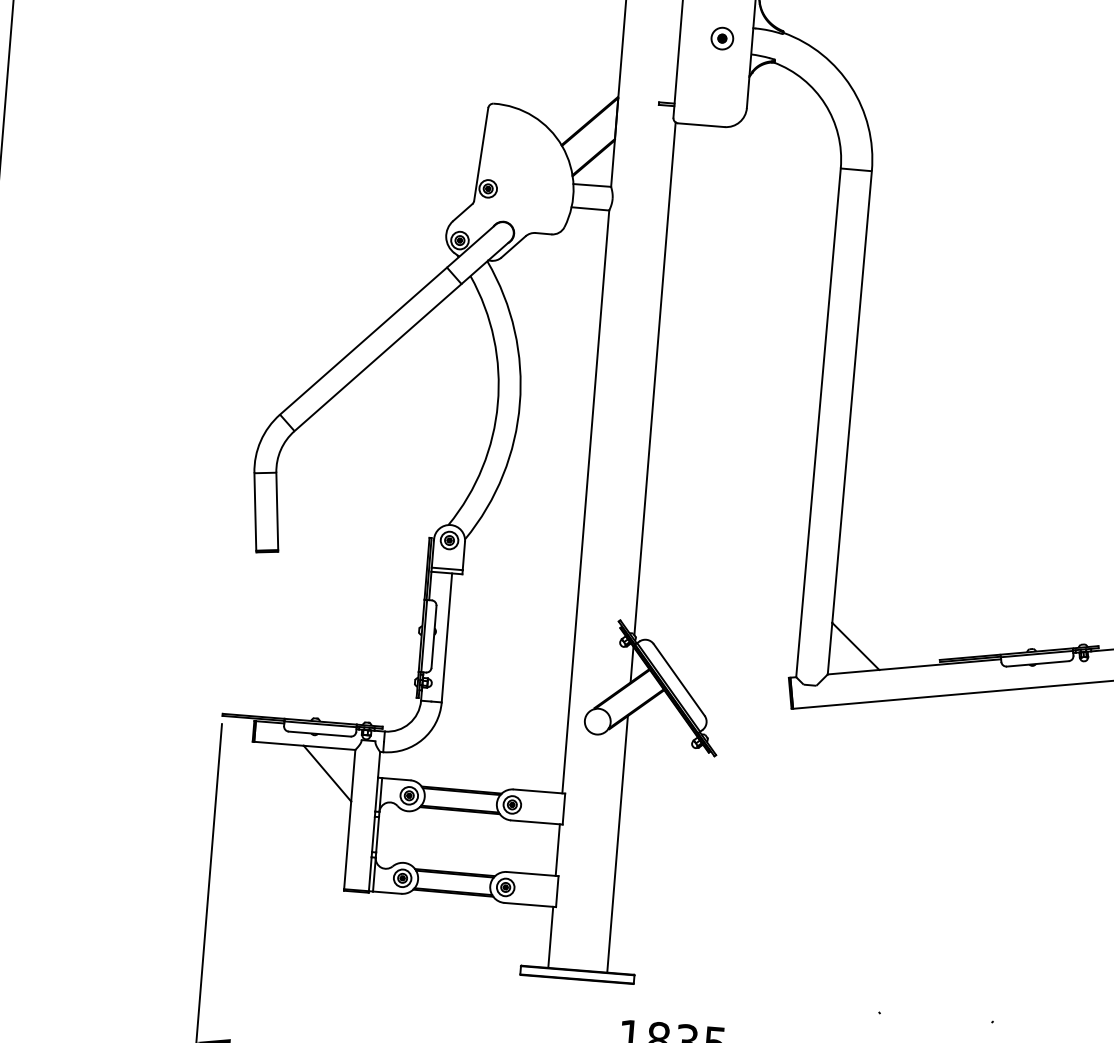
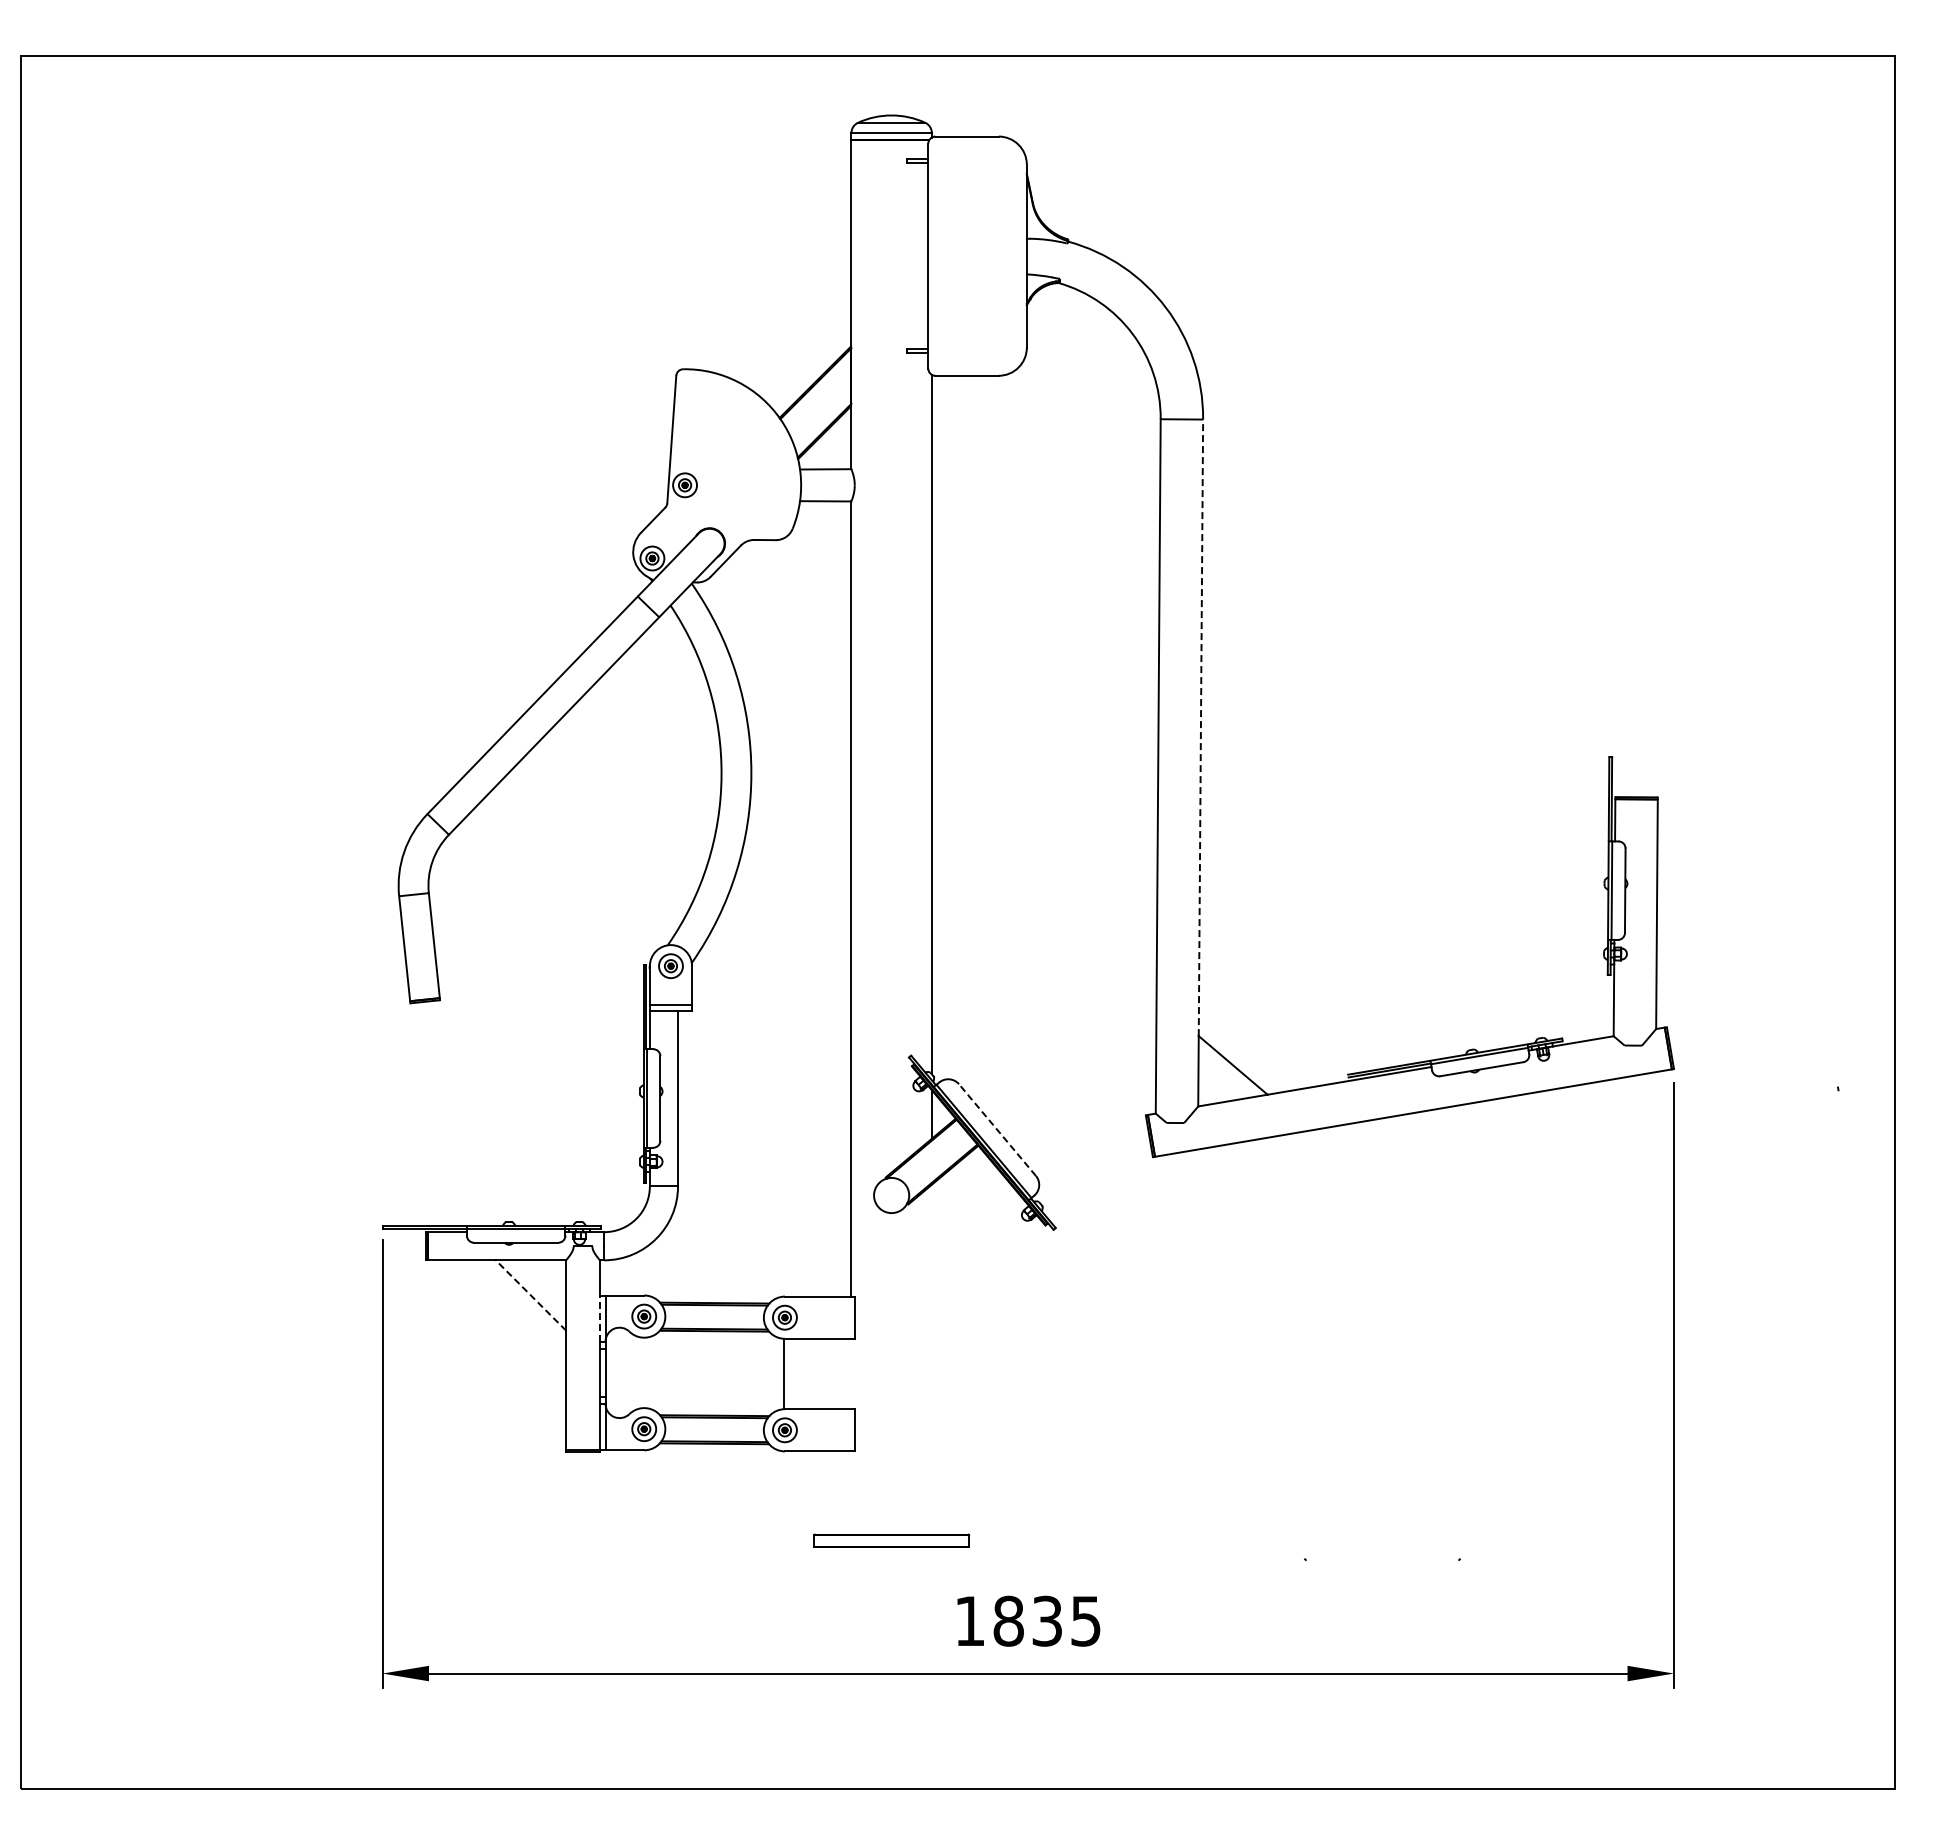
part: (722, 38) -> (985, 255), removed
line: (851, 396) -> (1200, 727), solid -> dashed
line: (679, 680) -> (997, 1130), solid -> dashed
line: (327, 773) -> (530, 1295), solid -> dashed
line: (376, 794) -> (599, 1318), solid -> dashed
line: (617, 844) -> (931, 1359), removed
line: (557, 849) -> (784, 1373), moved
line: (550, 936) -> (851, 1492), removed

